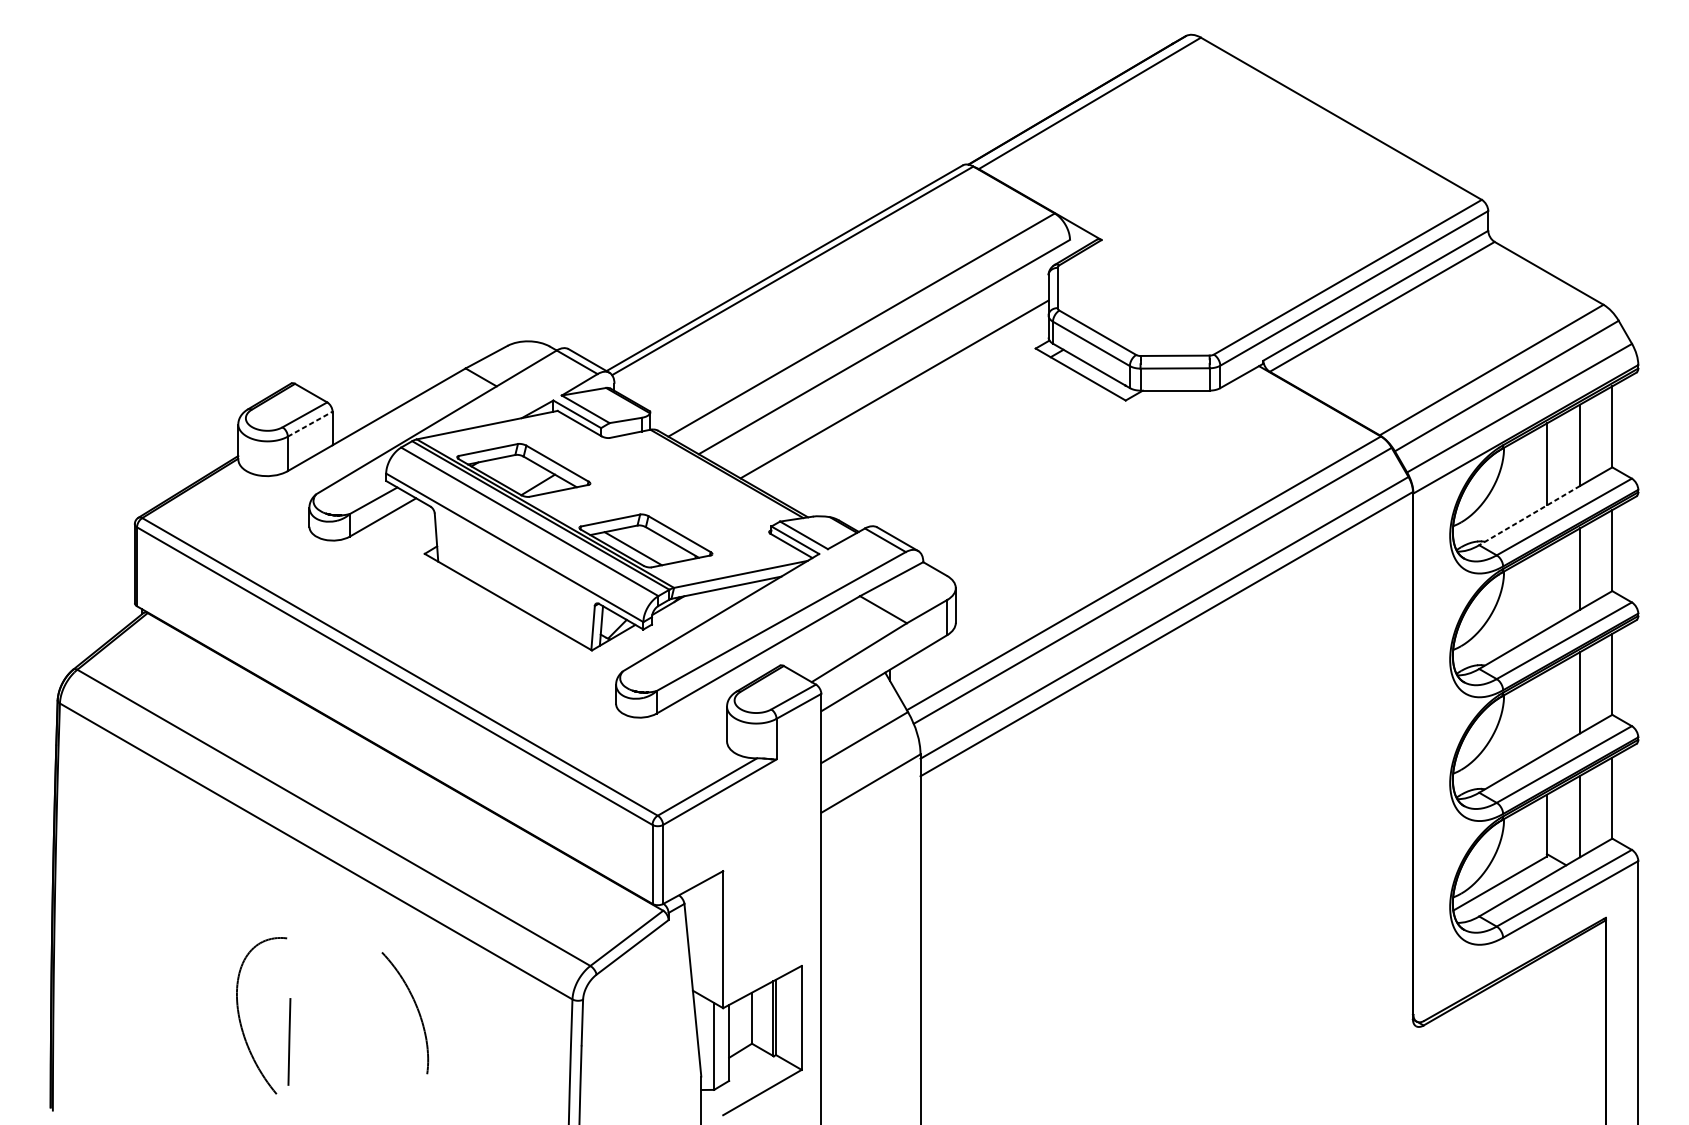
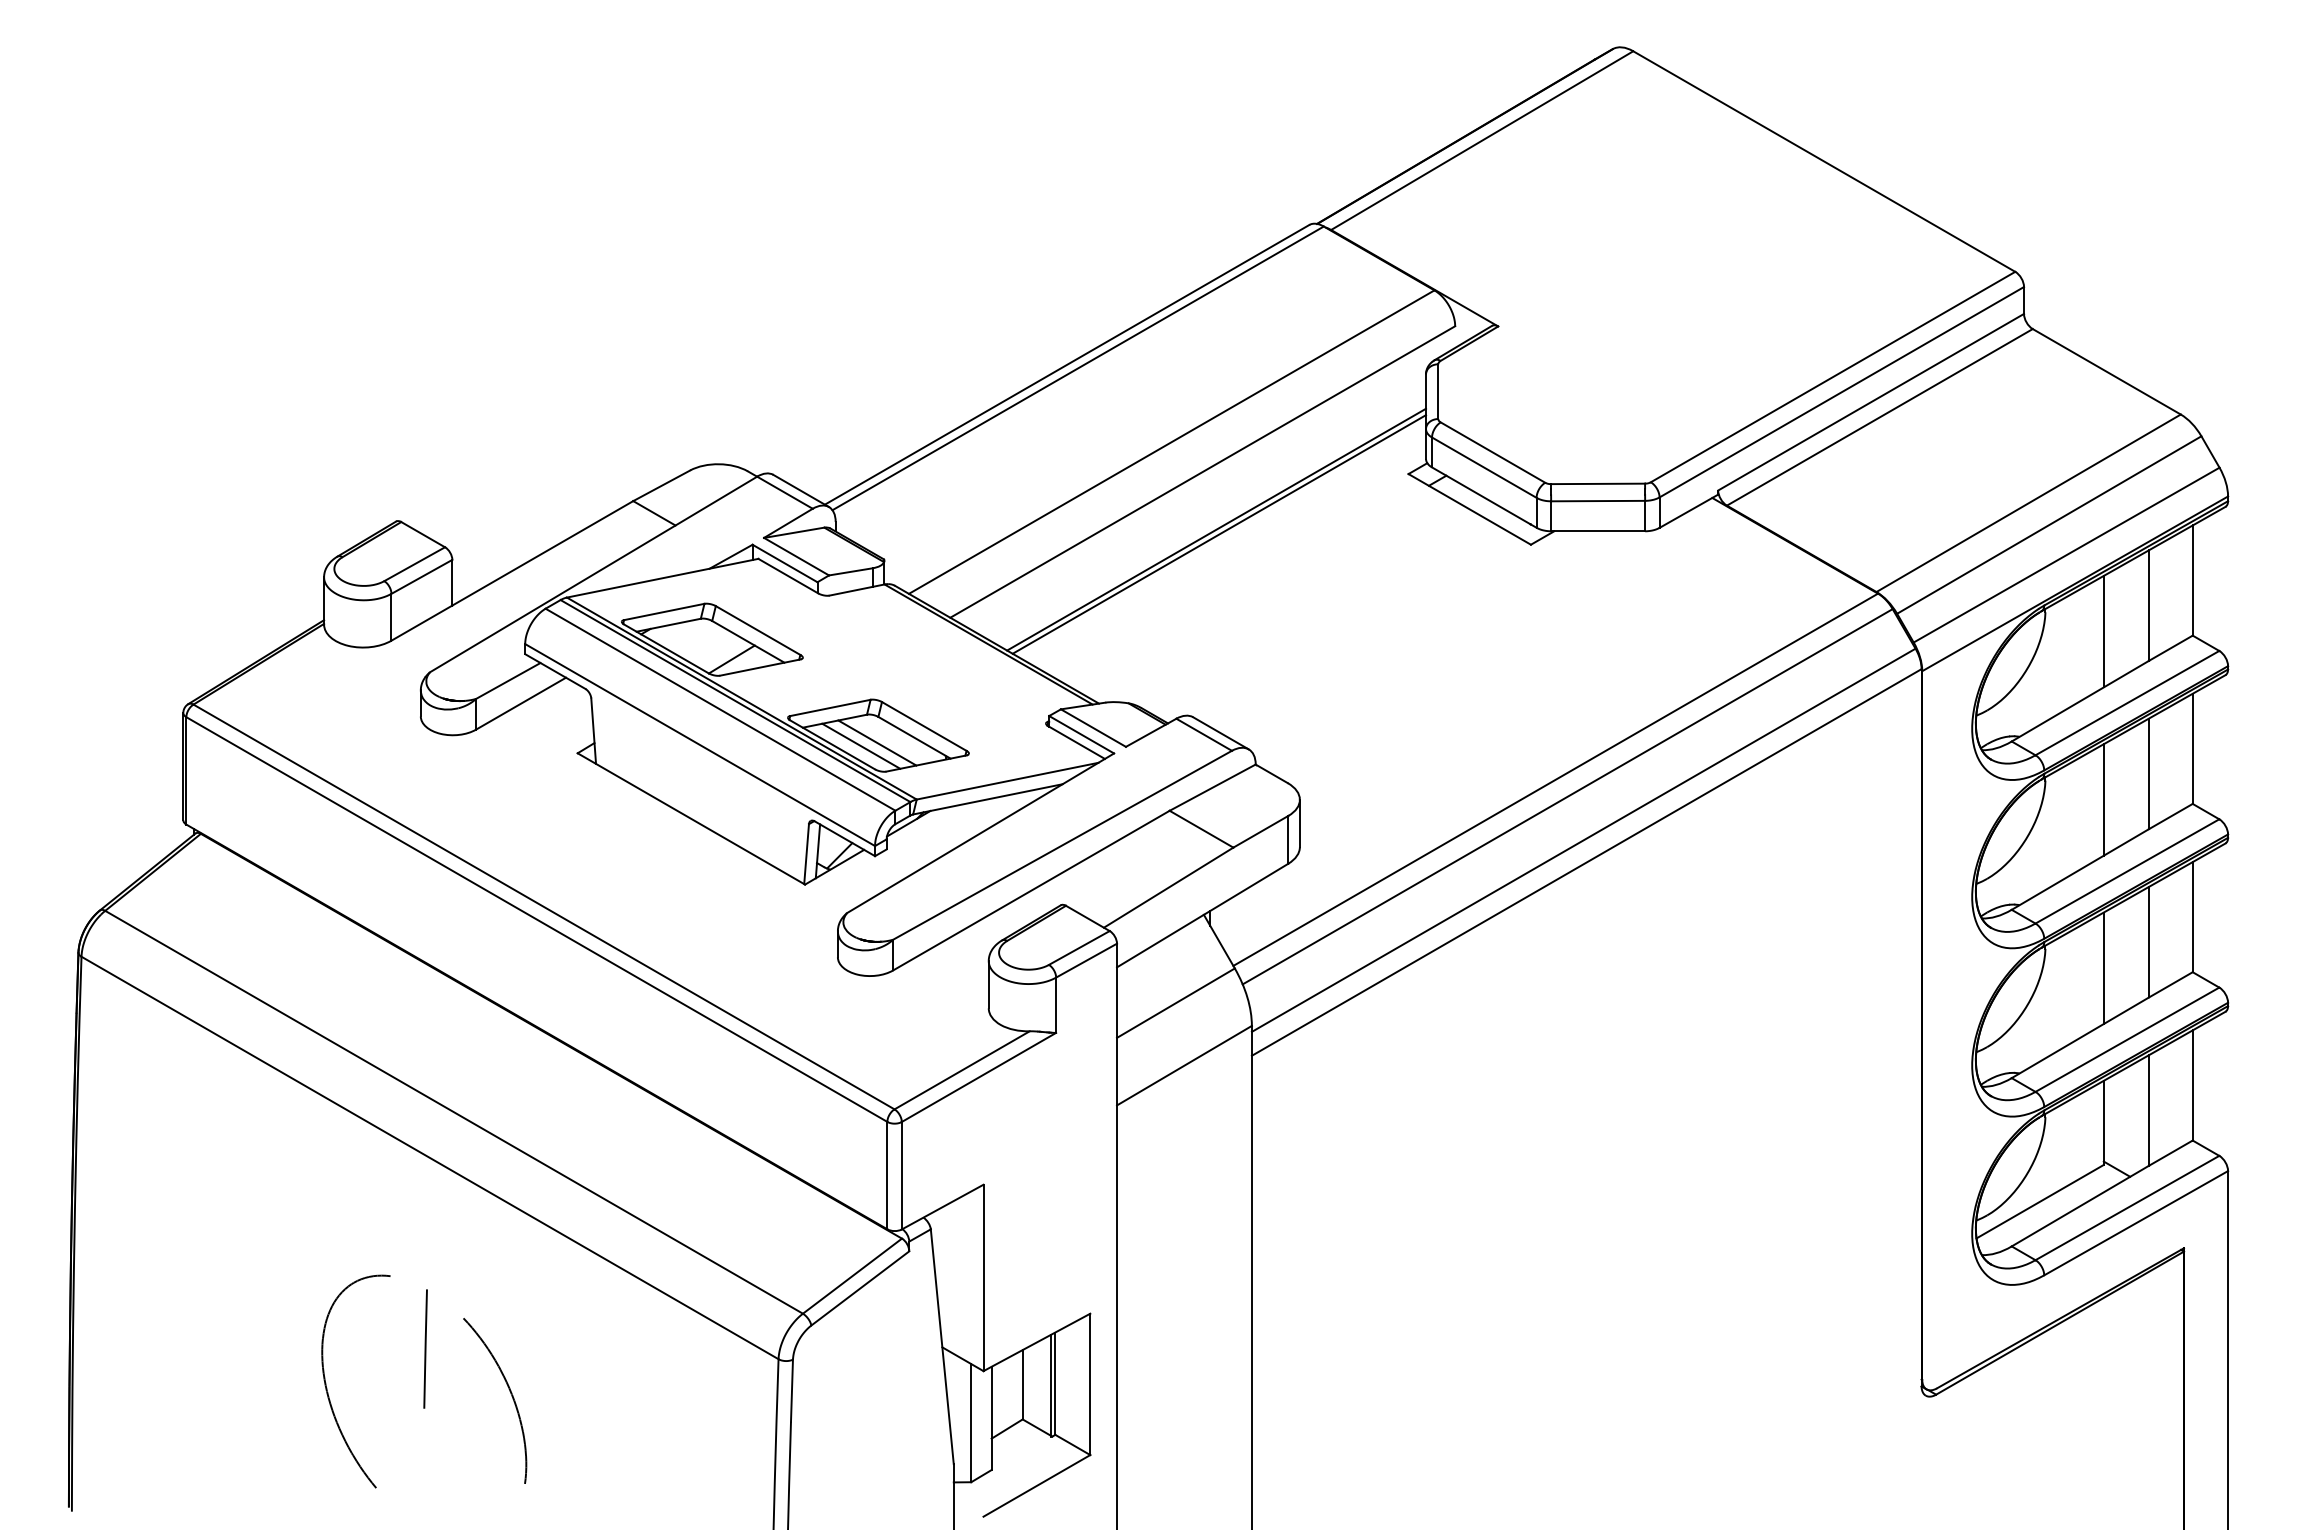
line: (896, 393) -> (1219, 534), added
line: (309, 423) -> (421, 576), dashed -> solid
line: (1529, 515) -> (2080, 701), dashed -> solid
line: (645, 545) -> (877, 742), added
line: (1546, 587) -> (2103, 799), added
line: (1546, 712) -> (2103, 968), added
part: (416, 1008) -> (510, 1394), moved
line: (289, 1041) -> (425, 1348), moved

